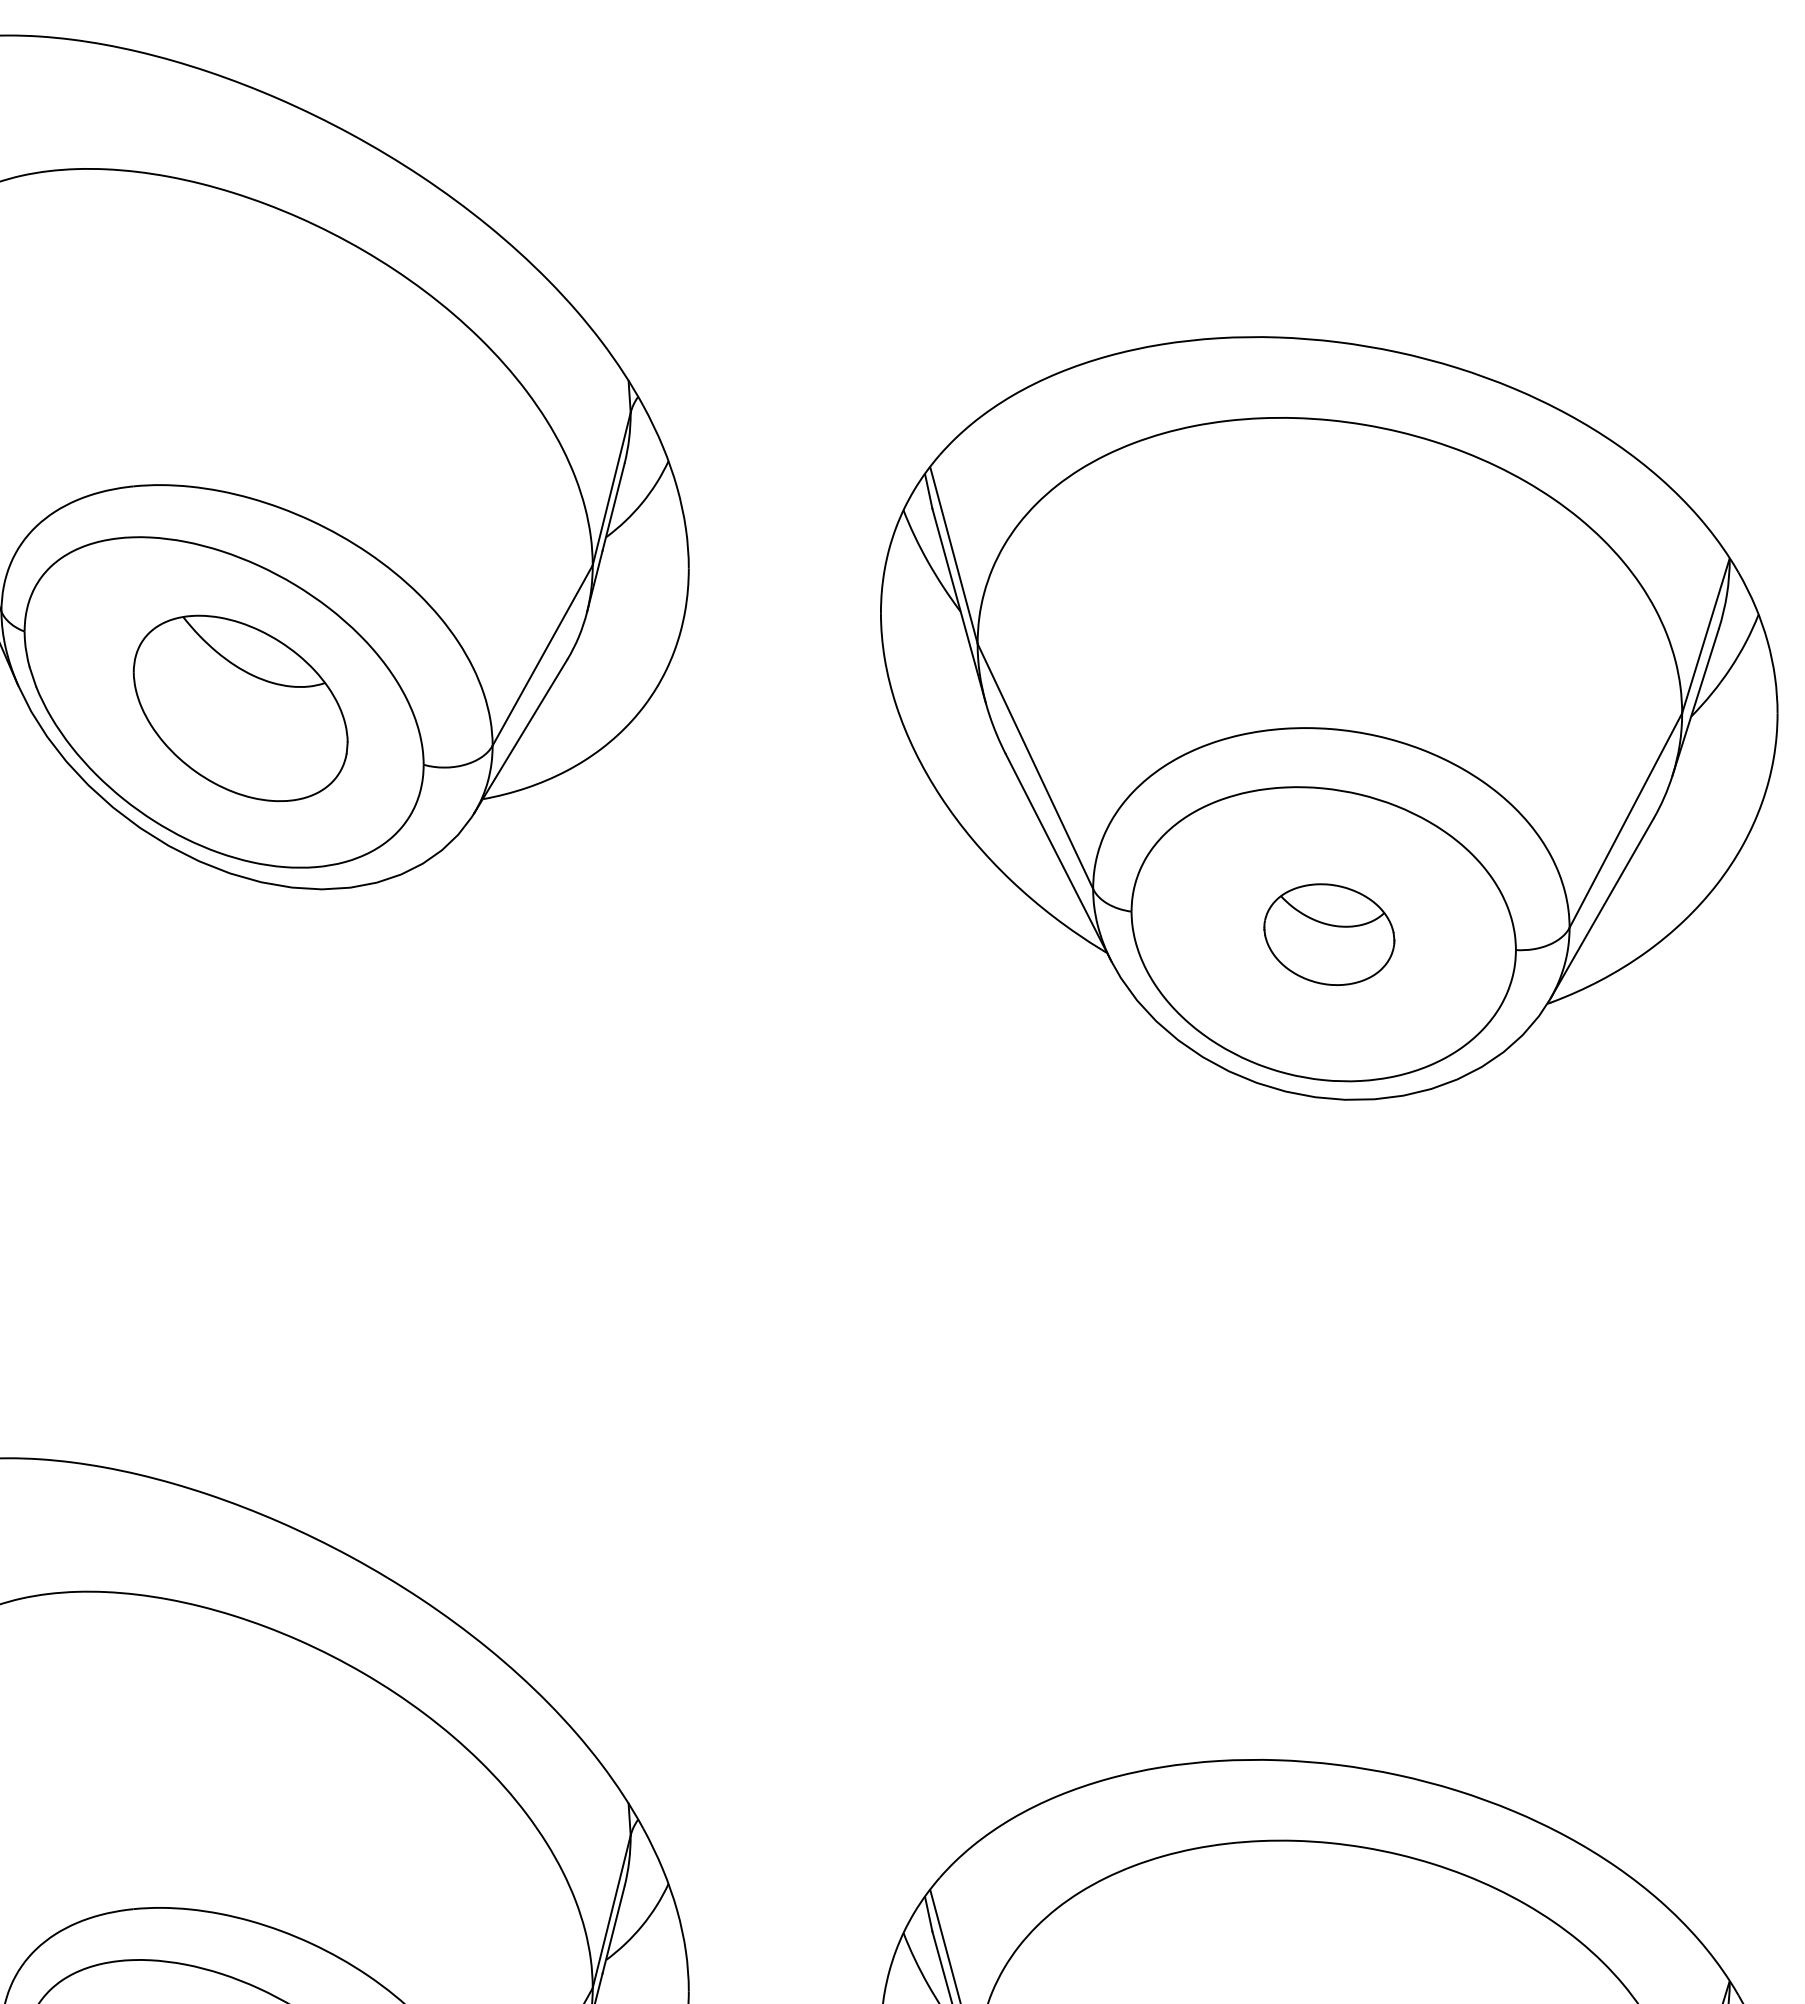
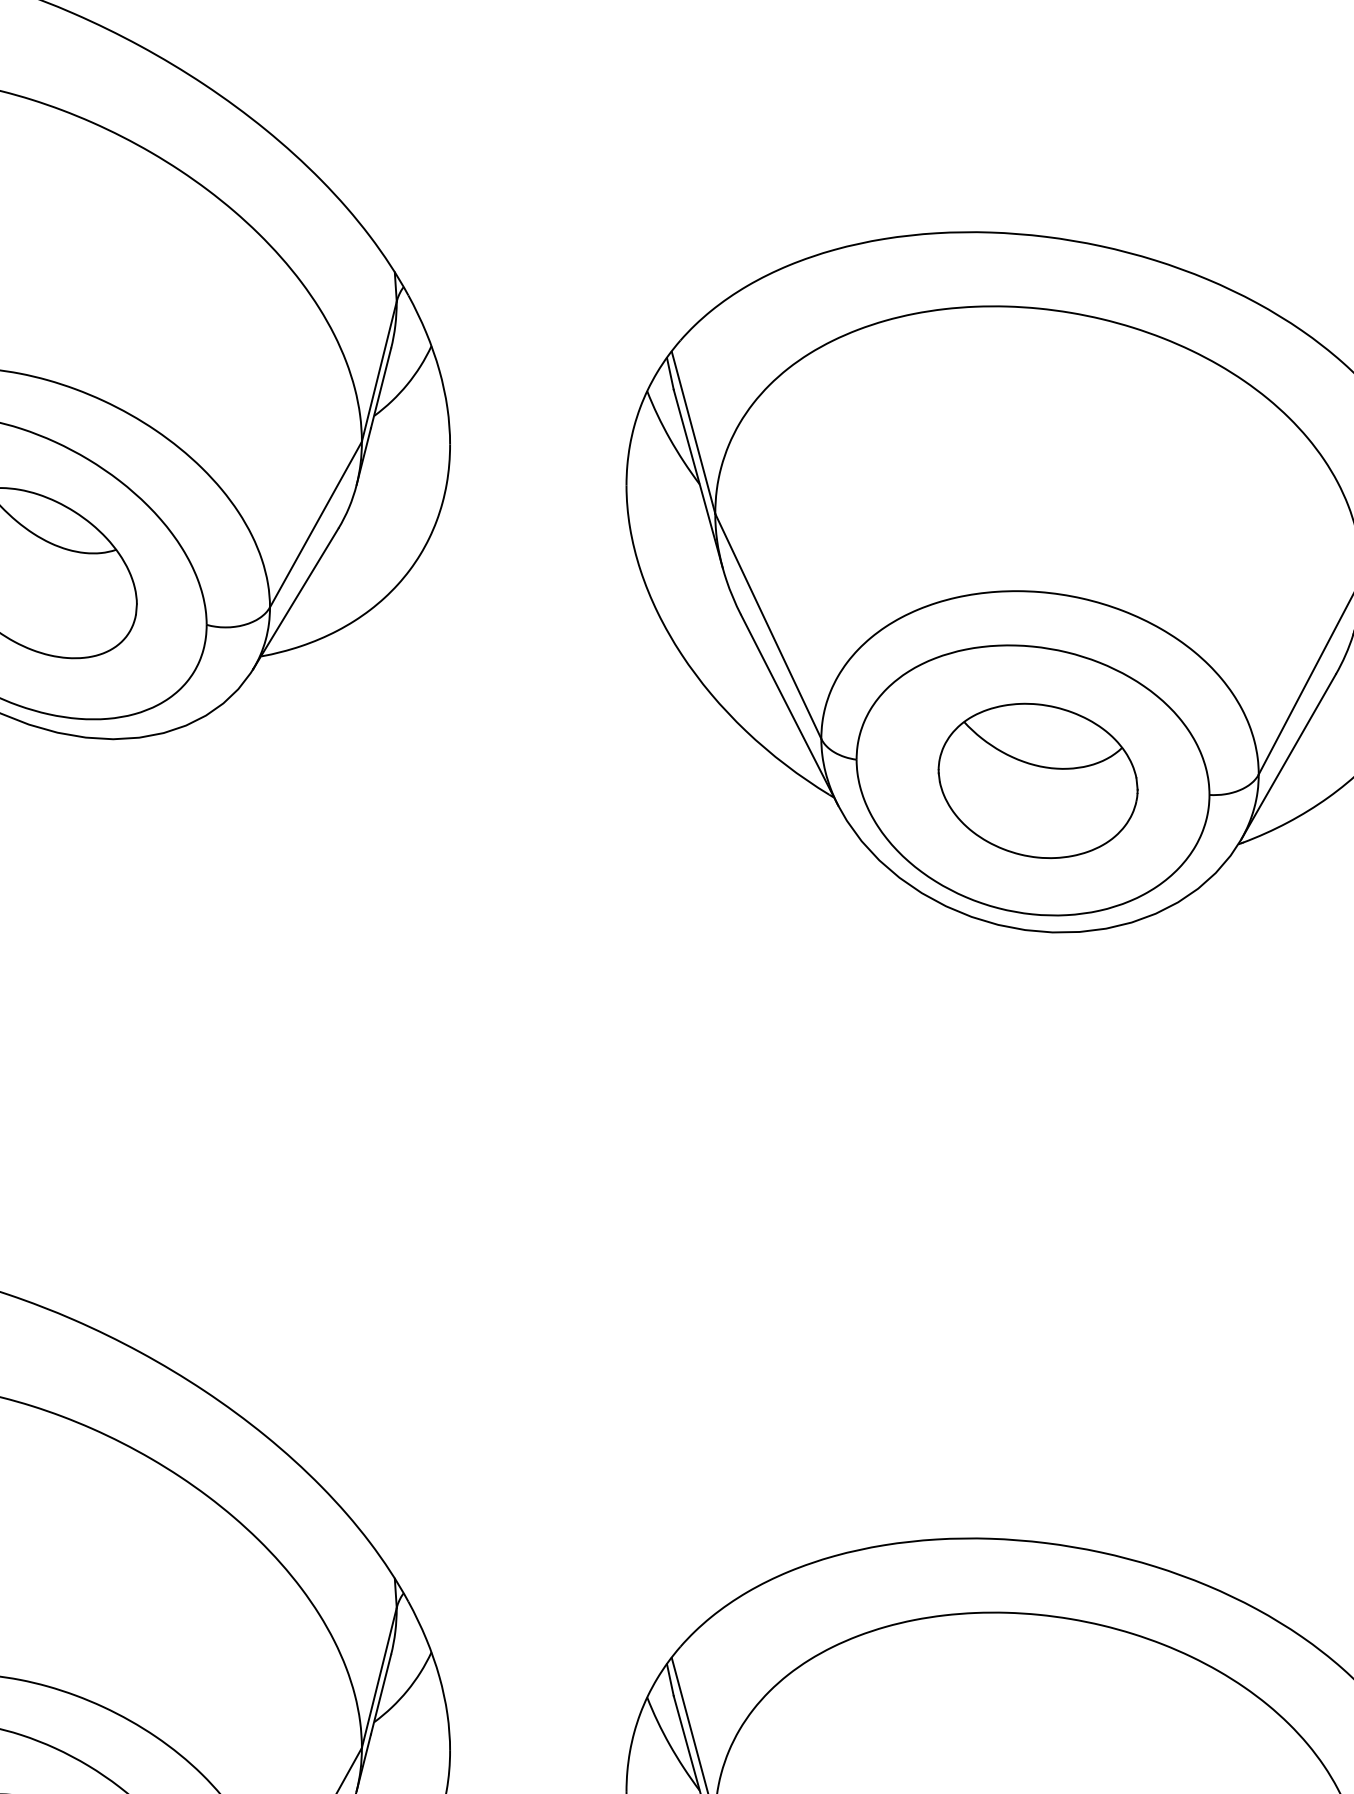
part: (1329, 934) -> (1038, 780), size x1.67

